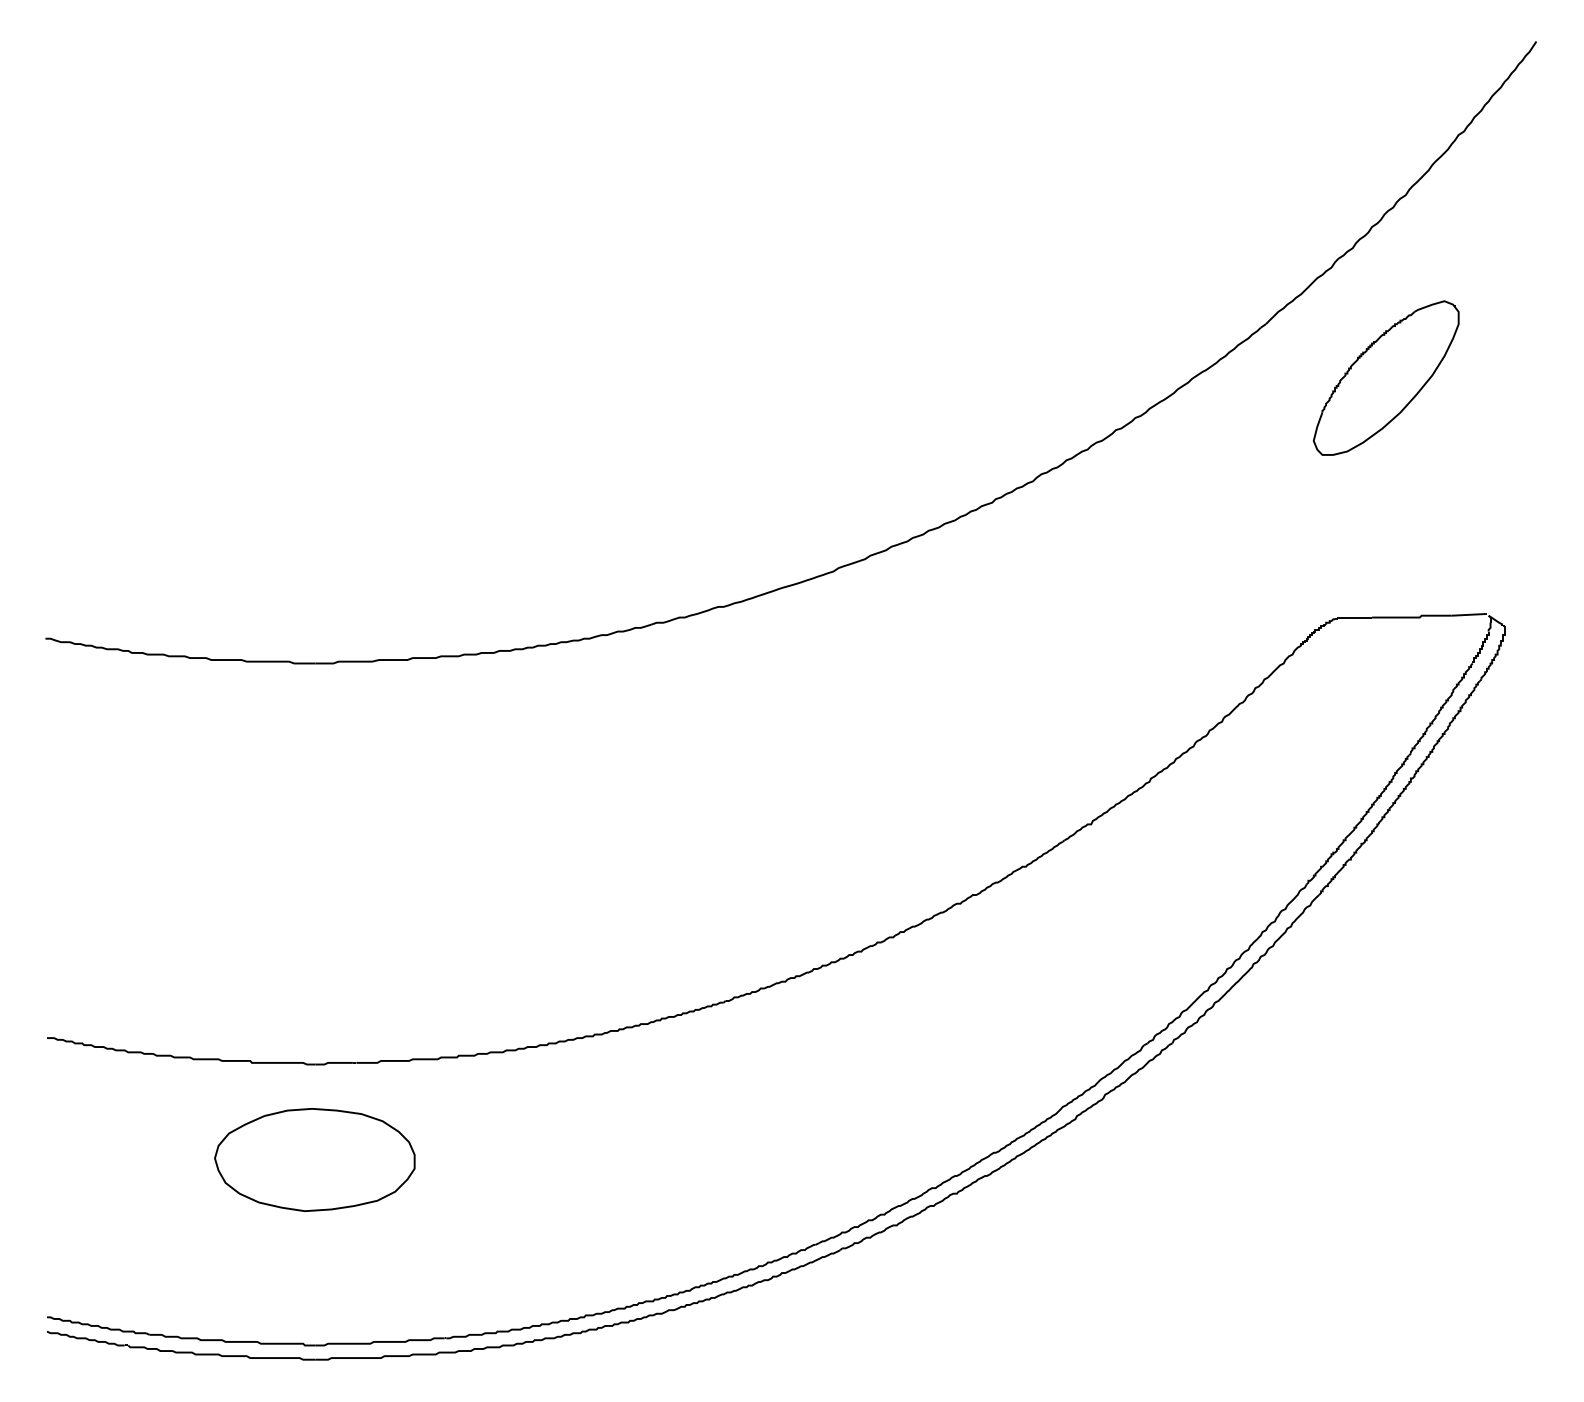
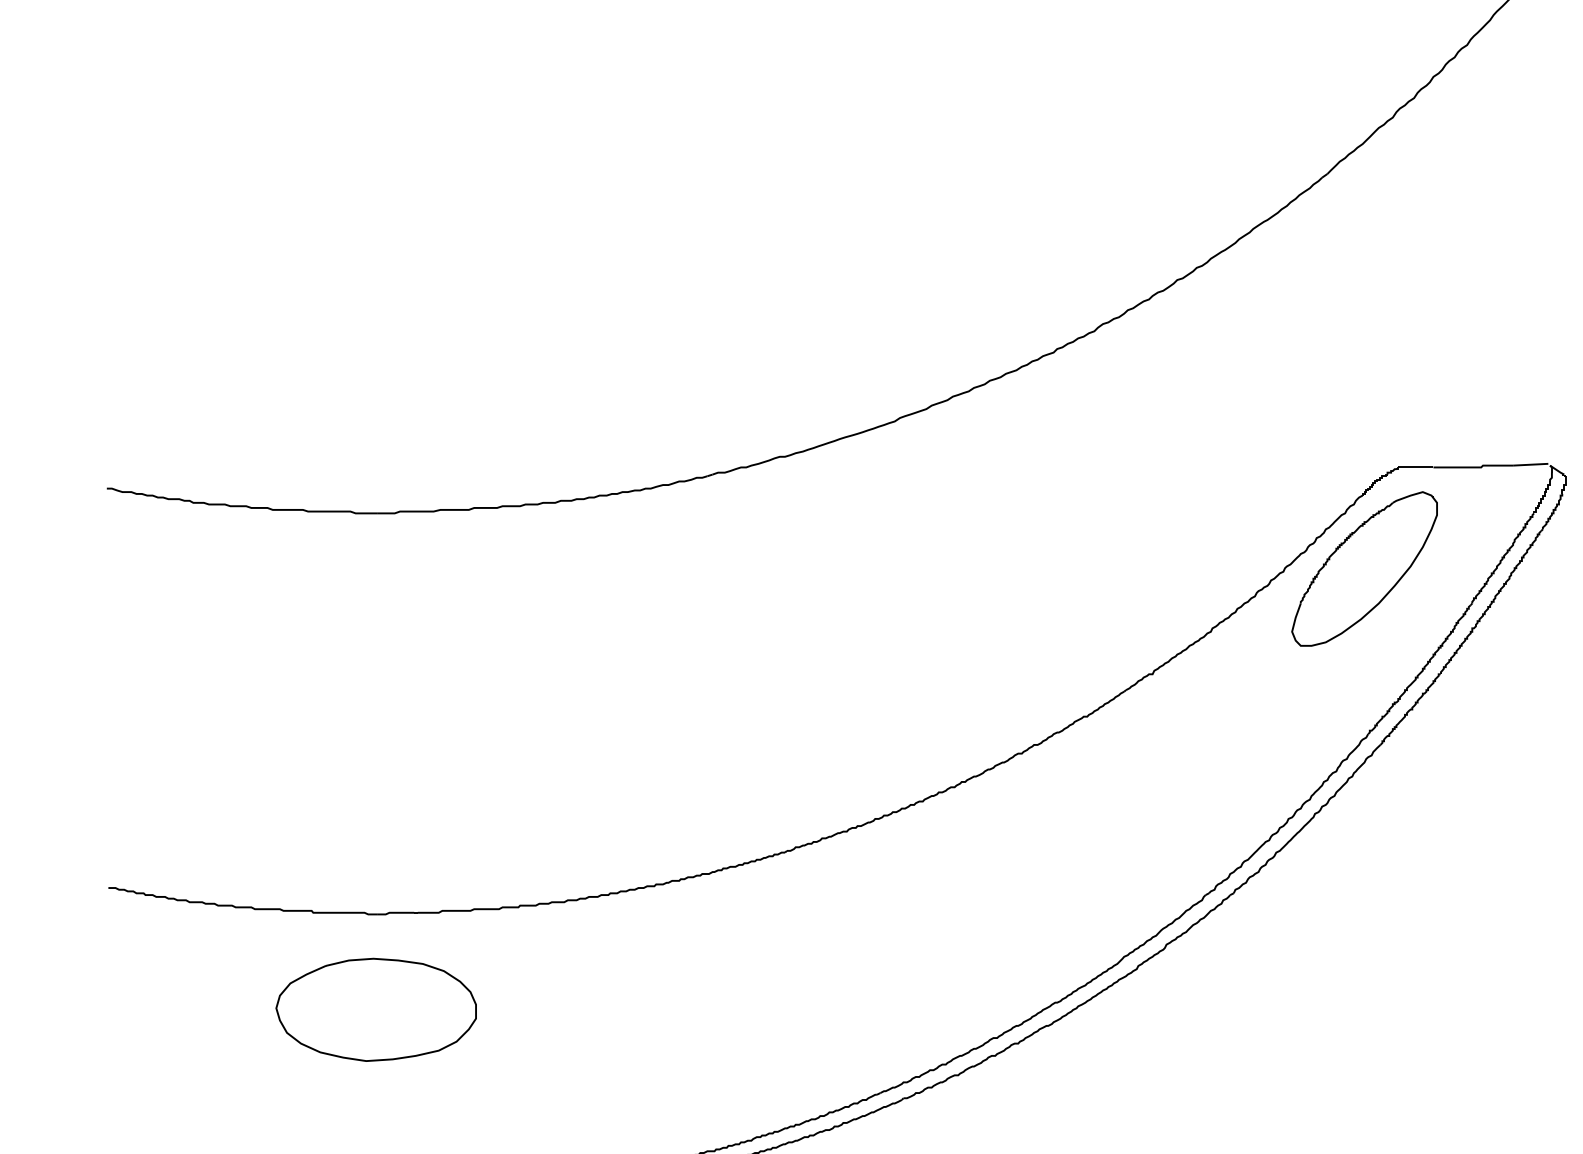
part: (1385, 377) -> (1363, 568), moved

